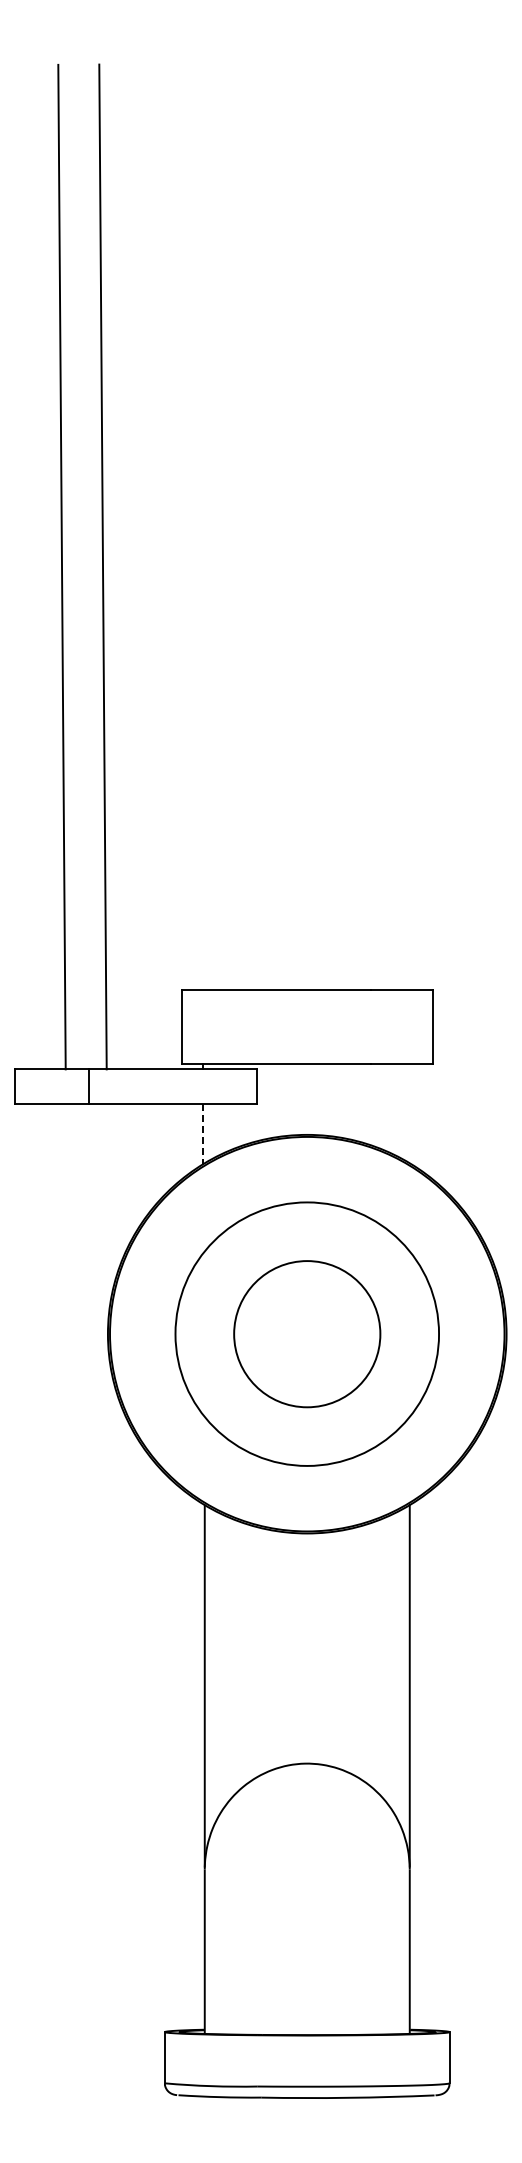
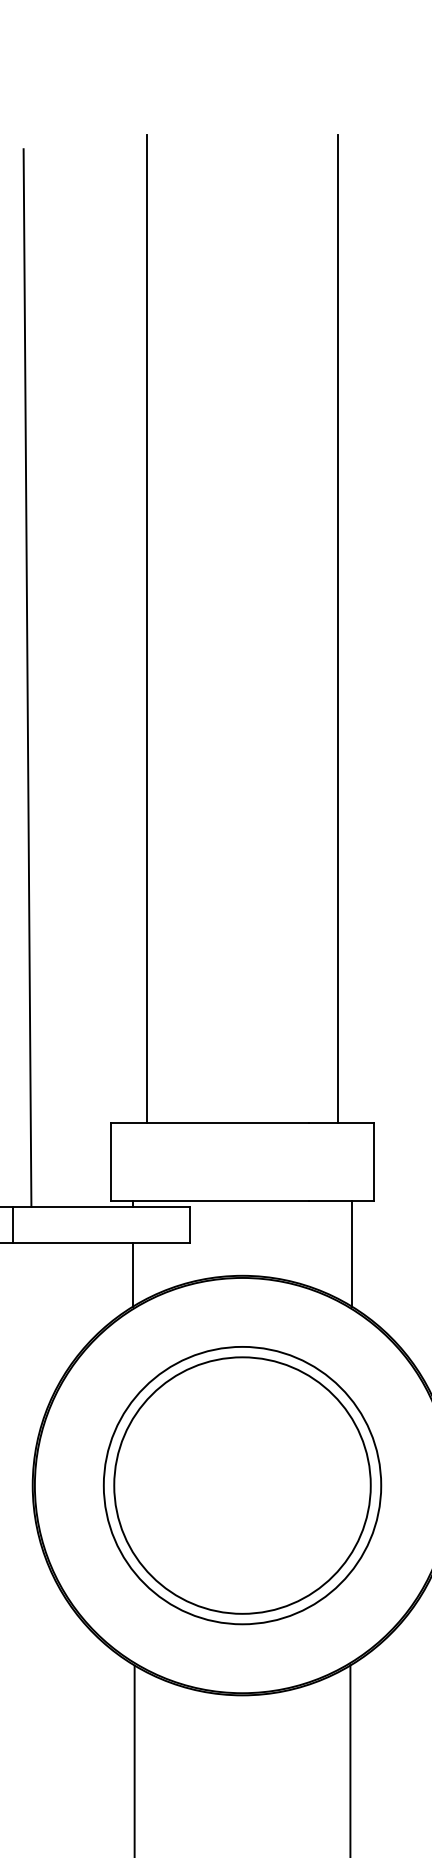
line: (216, 520) -> (146, 629), added
line: (398, 520) -> (338, 629), added
line: (411, 1113) -> (352, 1253), added
line: (203, 1134) -> (133, 1275), dashed -> solid
circle: (307, 1334) -> (242, 1485), size x1.67

